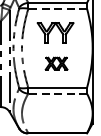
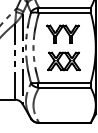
line: (57, 8) -> (64, 12), dashed -> solid
part: (56, 63) -> (63, 61), size x1.67
line: (57, 93) -> (64, 87), dashed -> solid

